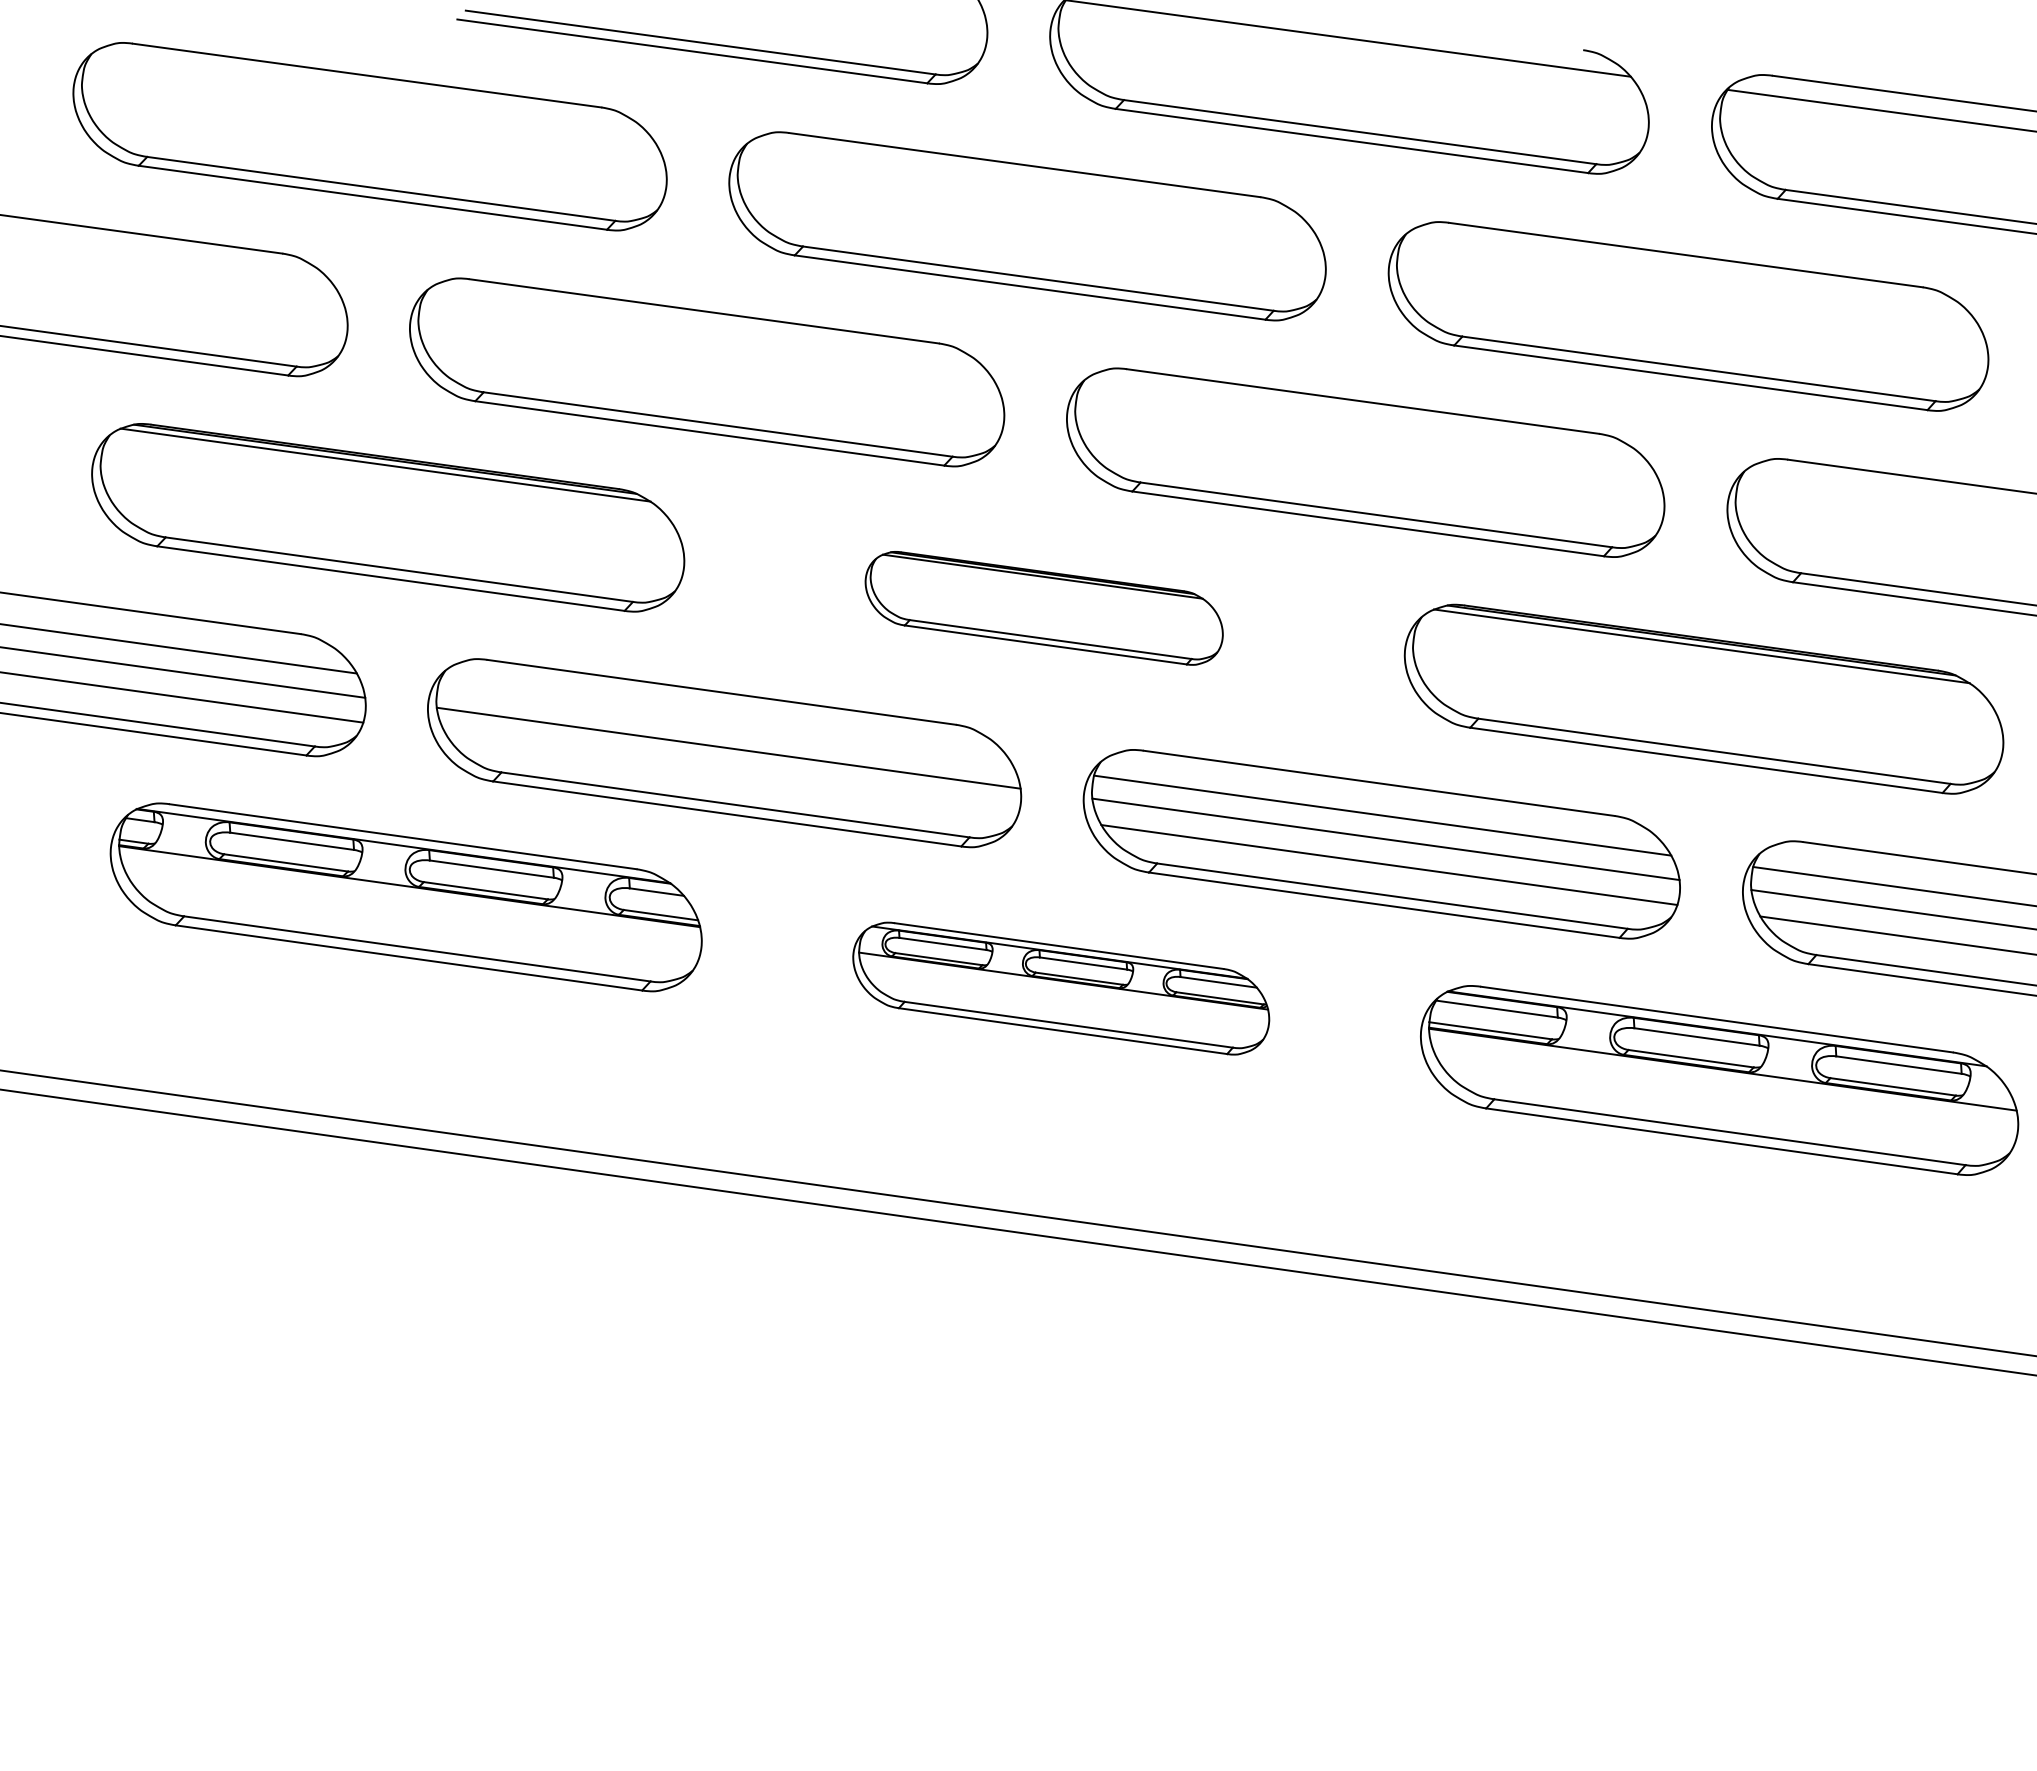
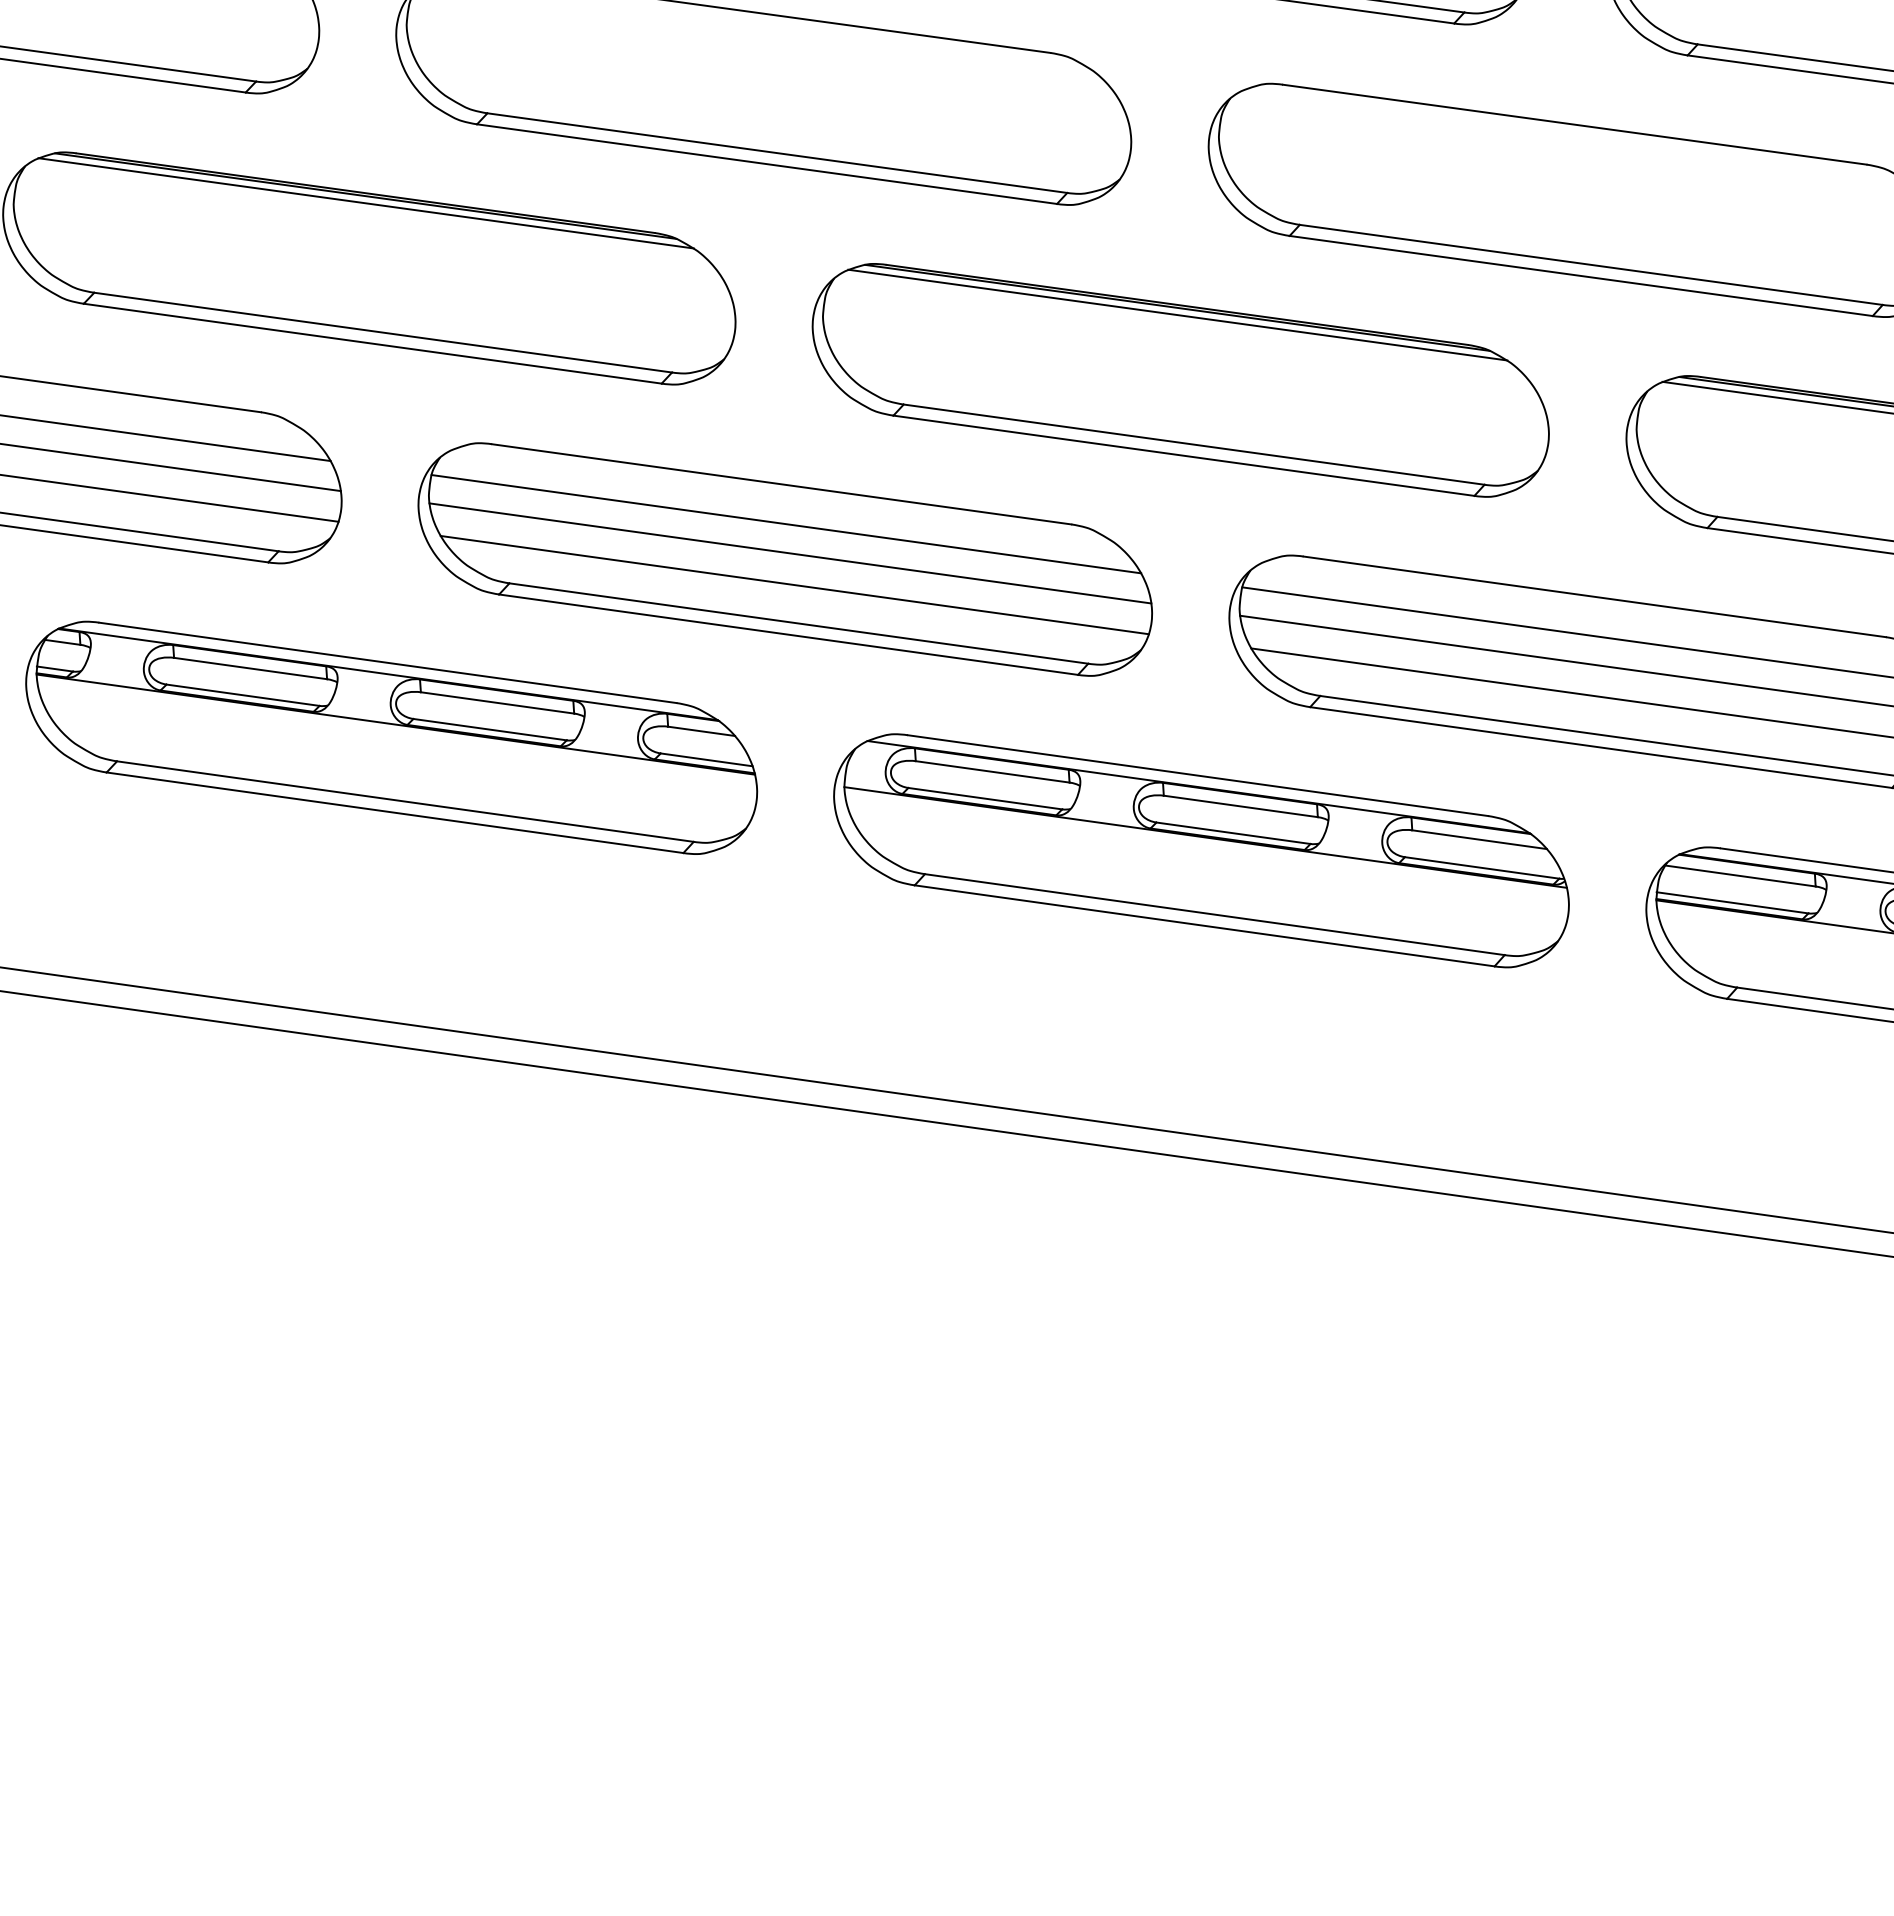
part: (1043, 608) -> (1179, 380), size x1.67
line: (725, 724) -> (786, 524), added
line: (731, 773) -> (793, 584), added
part: (1061, 988) -> (1201, 850), size x1.43

